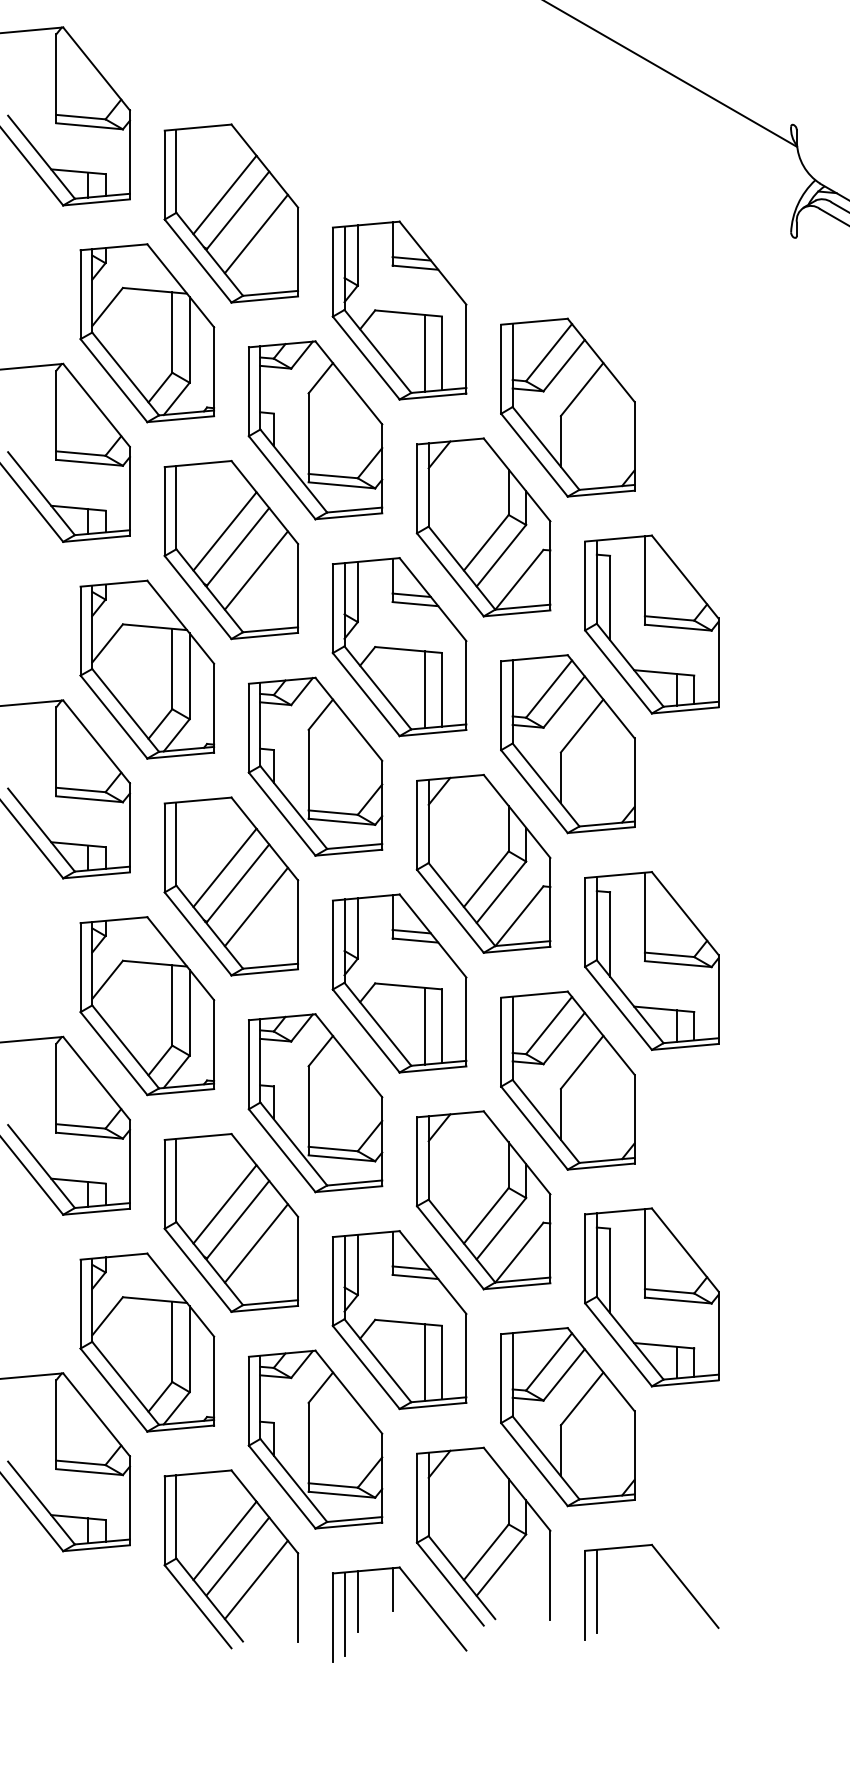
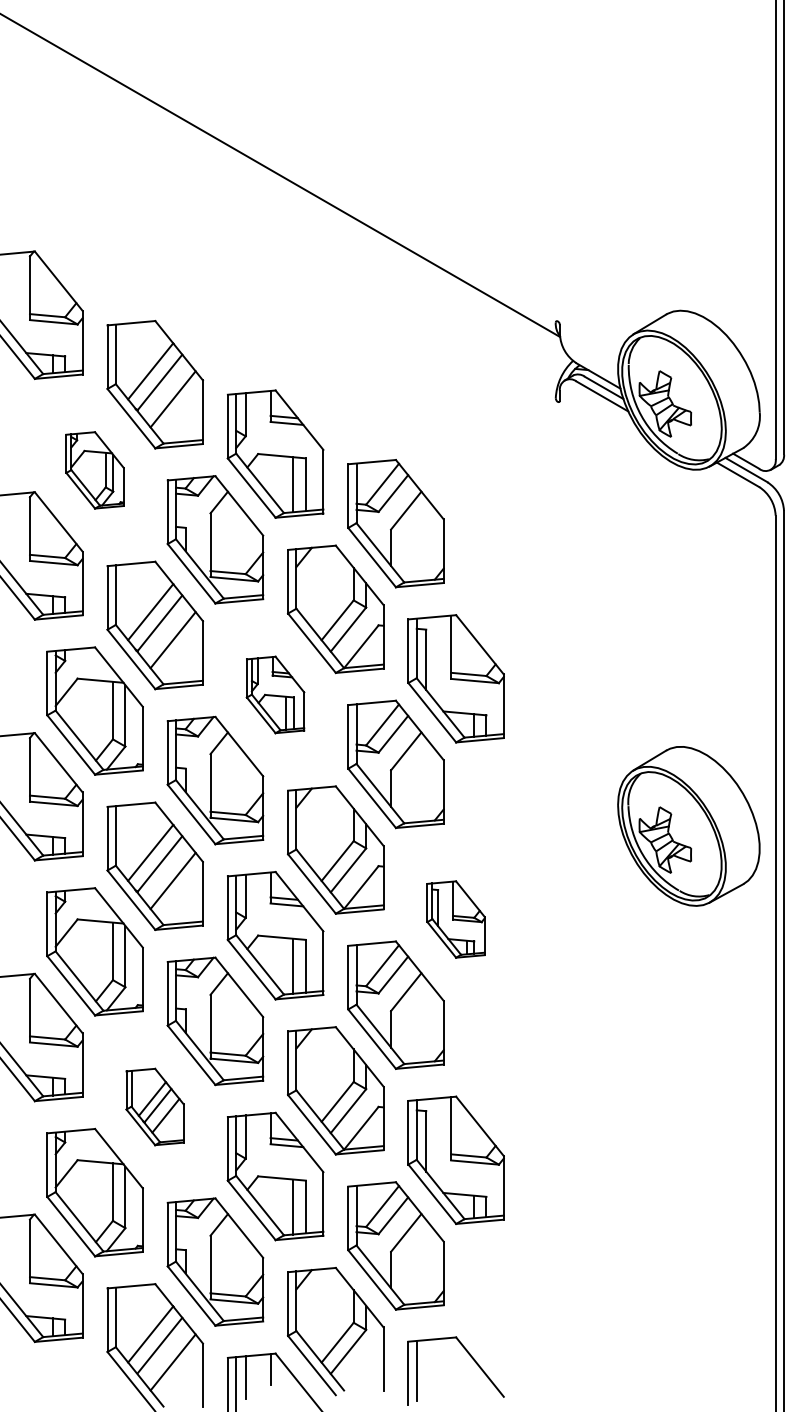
part: (146, 333) -> (94, 470), size x0.6
part: (399, 646) -> (275, 694), size x0.6
part: (650, 960) -> (455, 919), size x0.6
part: (230, 1222) -> (154, 1106), size x0.6

